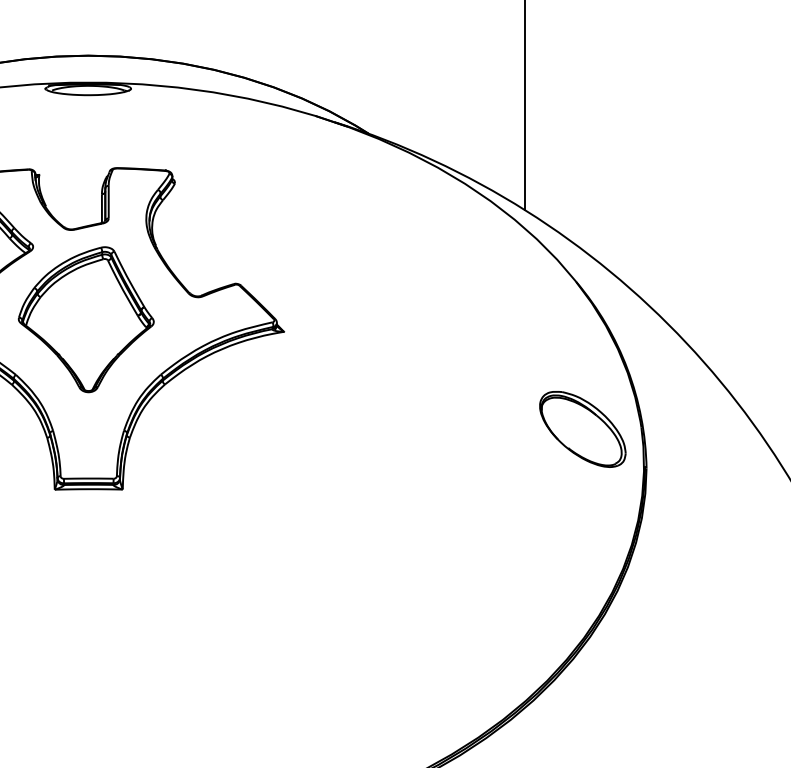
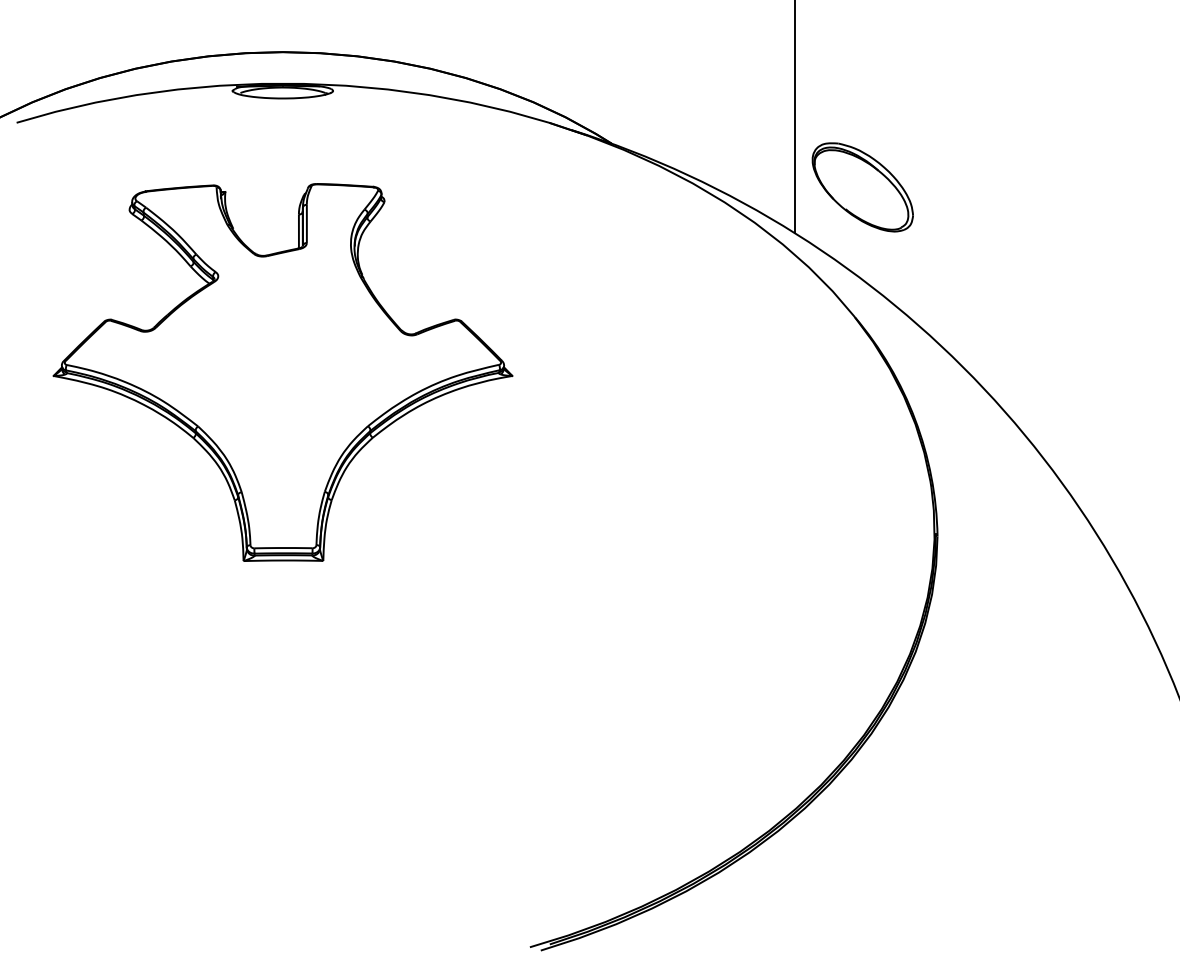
part: (86, 319) -> (280, 361), removed
part: (582, 429) -> (862, 187), moved

